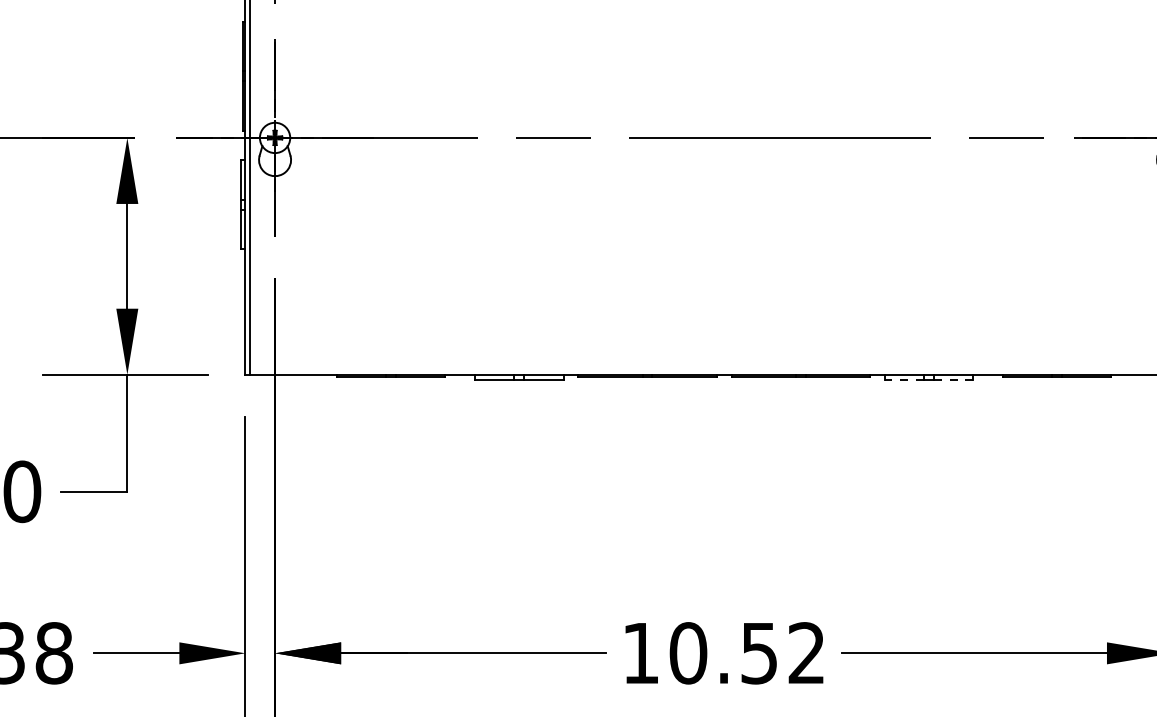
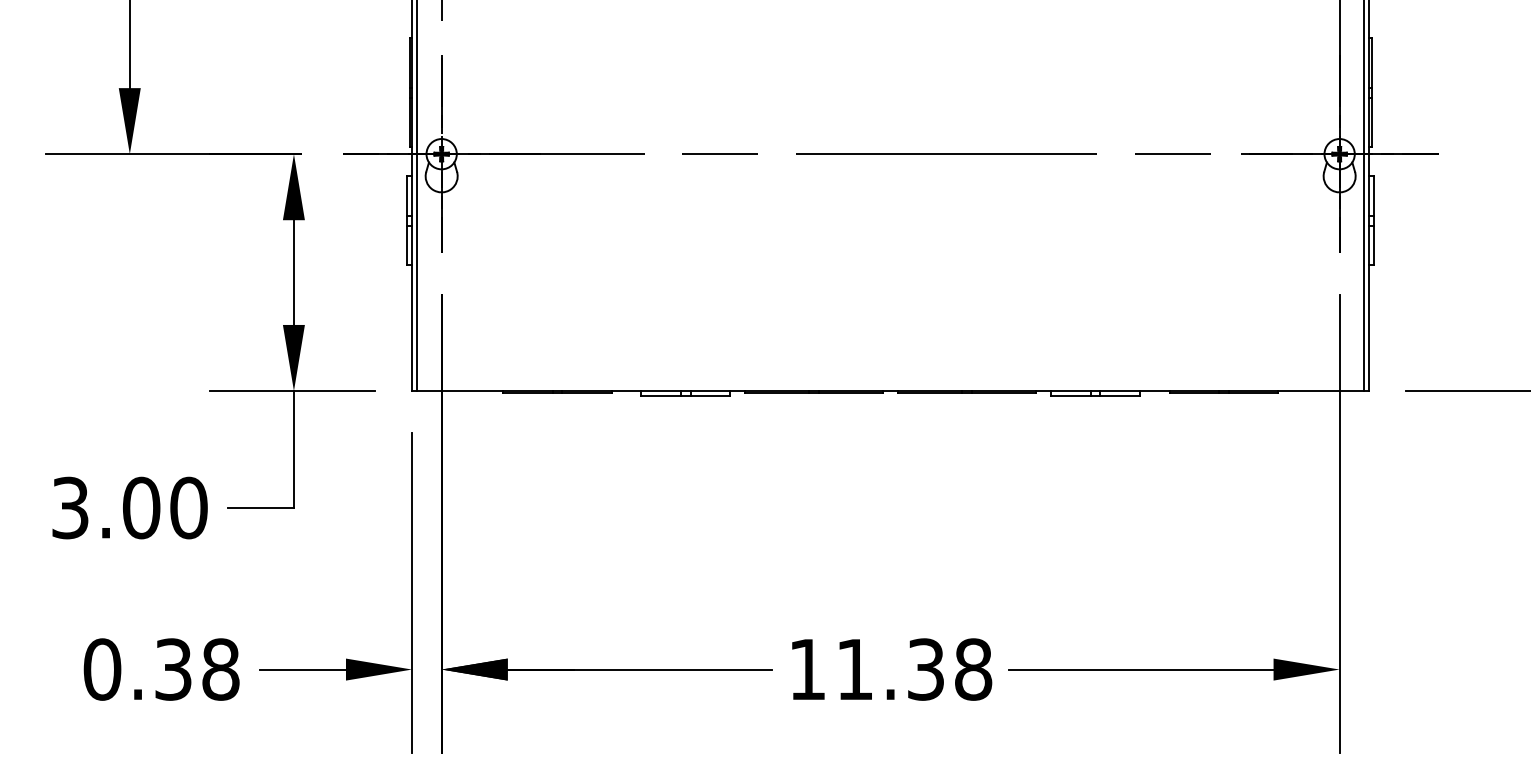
line: (903, 379) -> (1070, 395), dashed -> solid
line: (953, 379) -> (1120, 395), dashed -> solid
text: (747, 653) -> (914, 669), 10.52 -> 11.38

